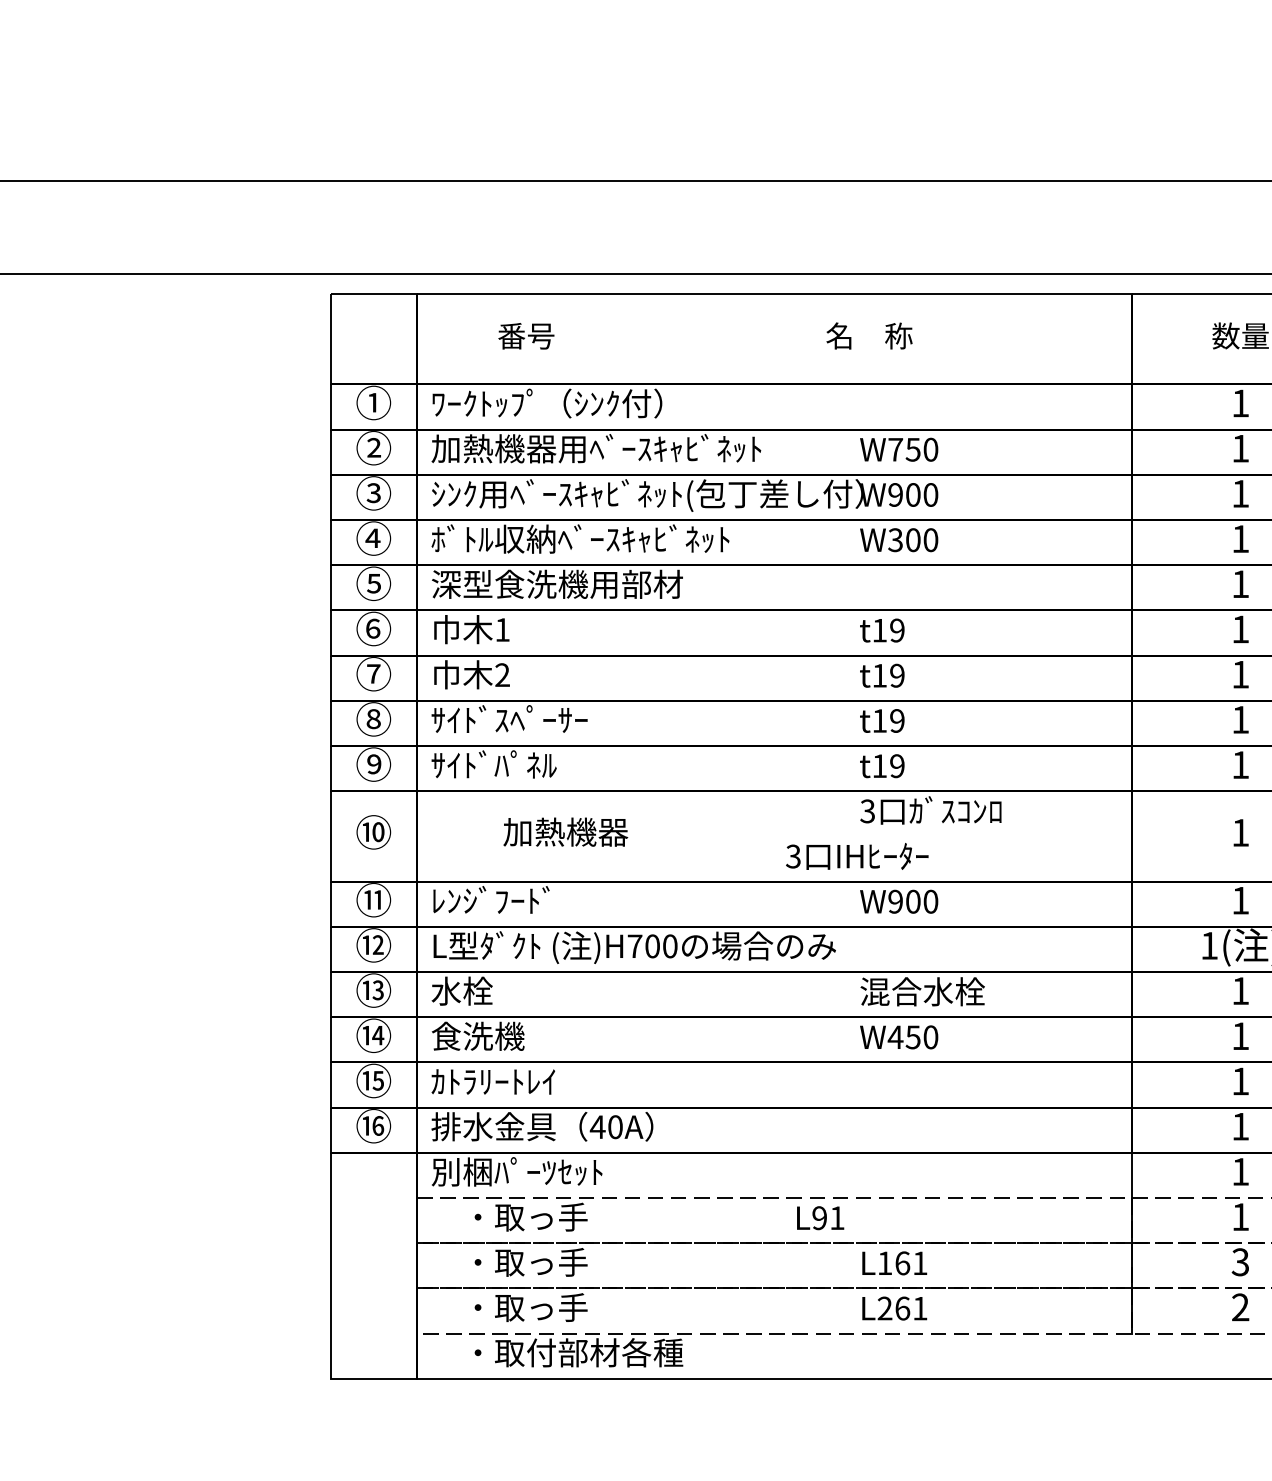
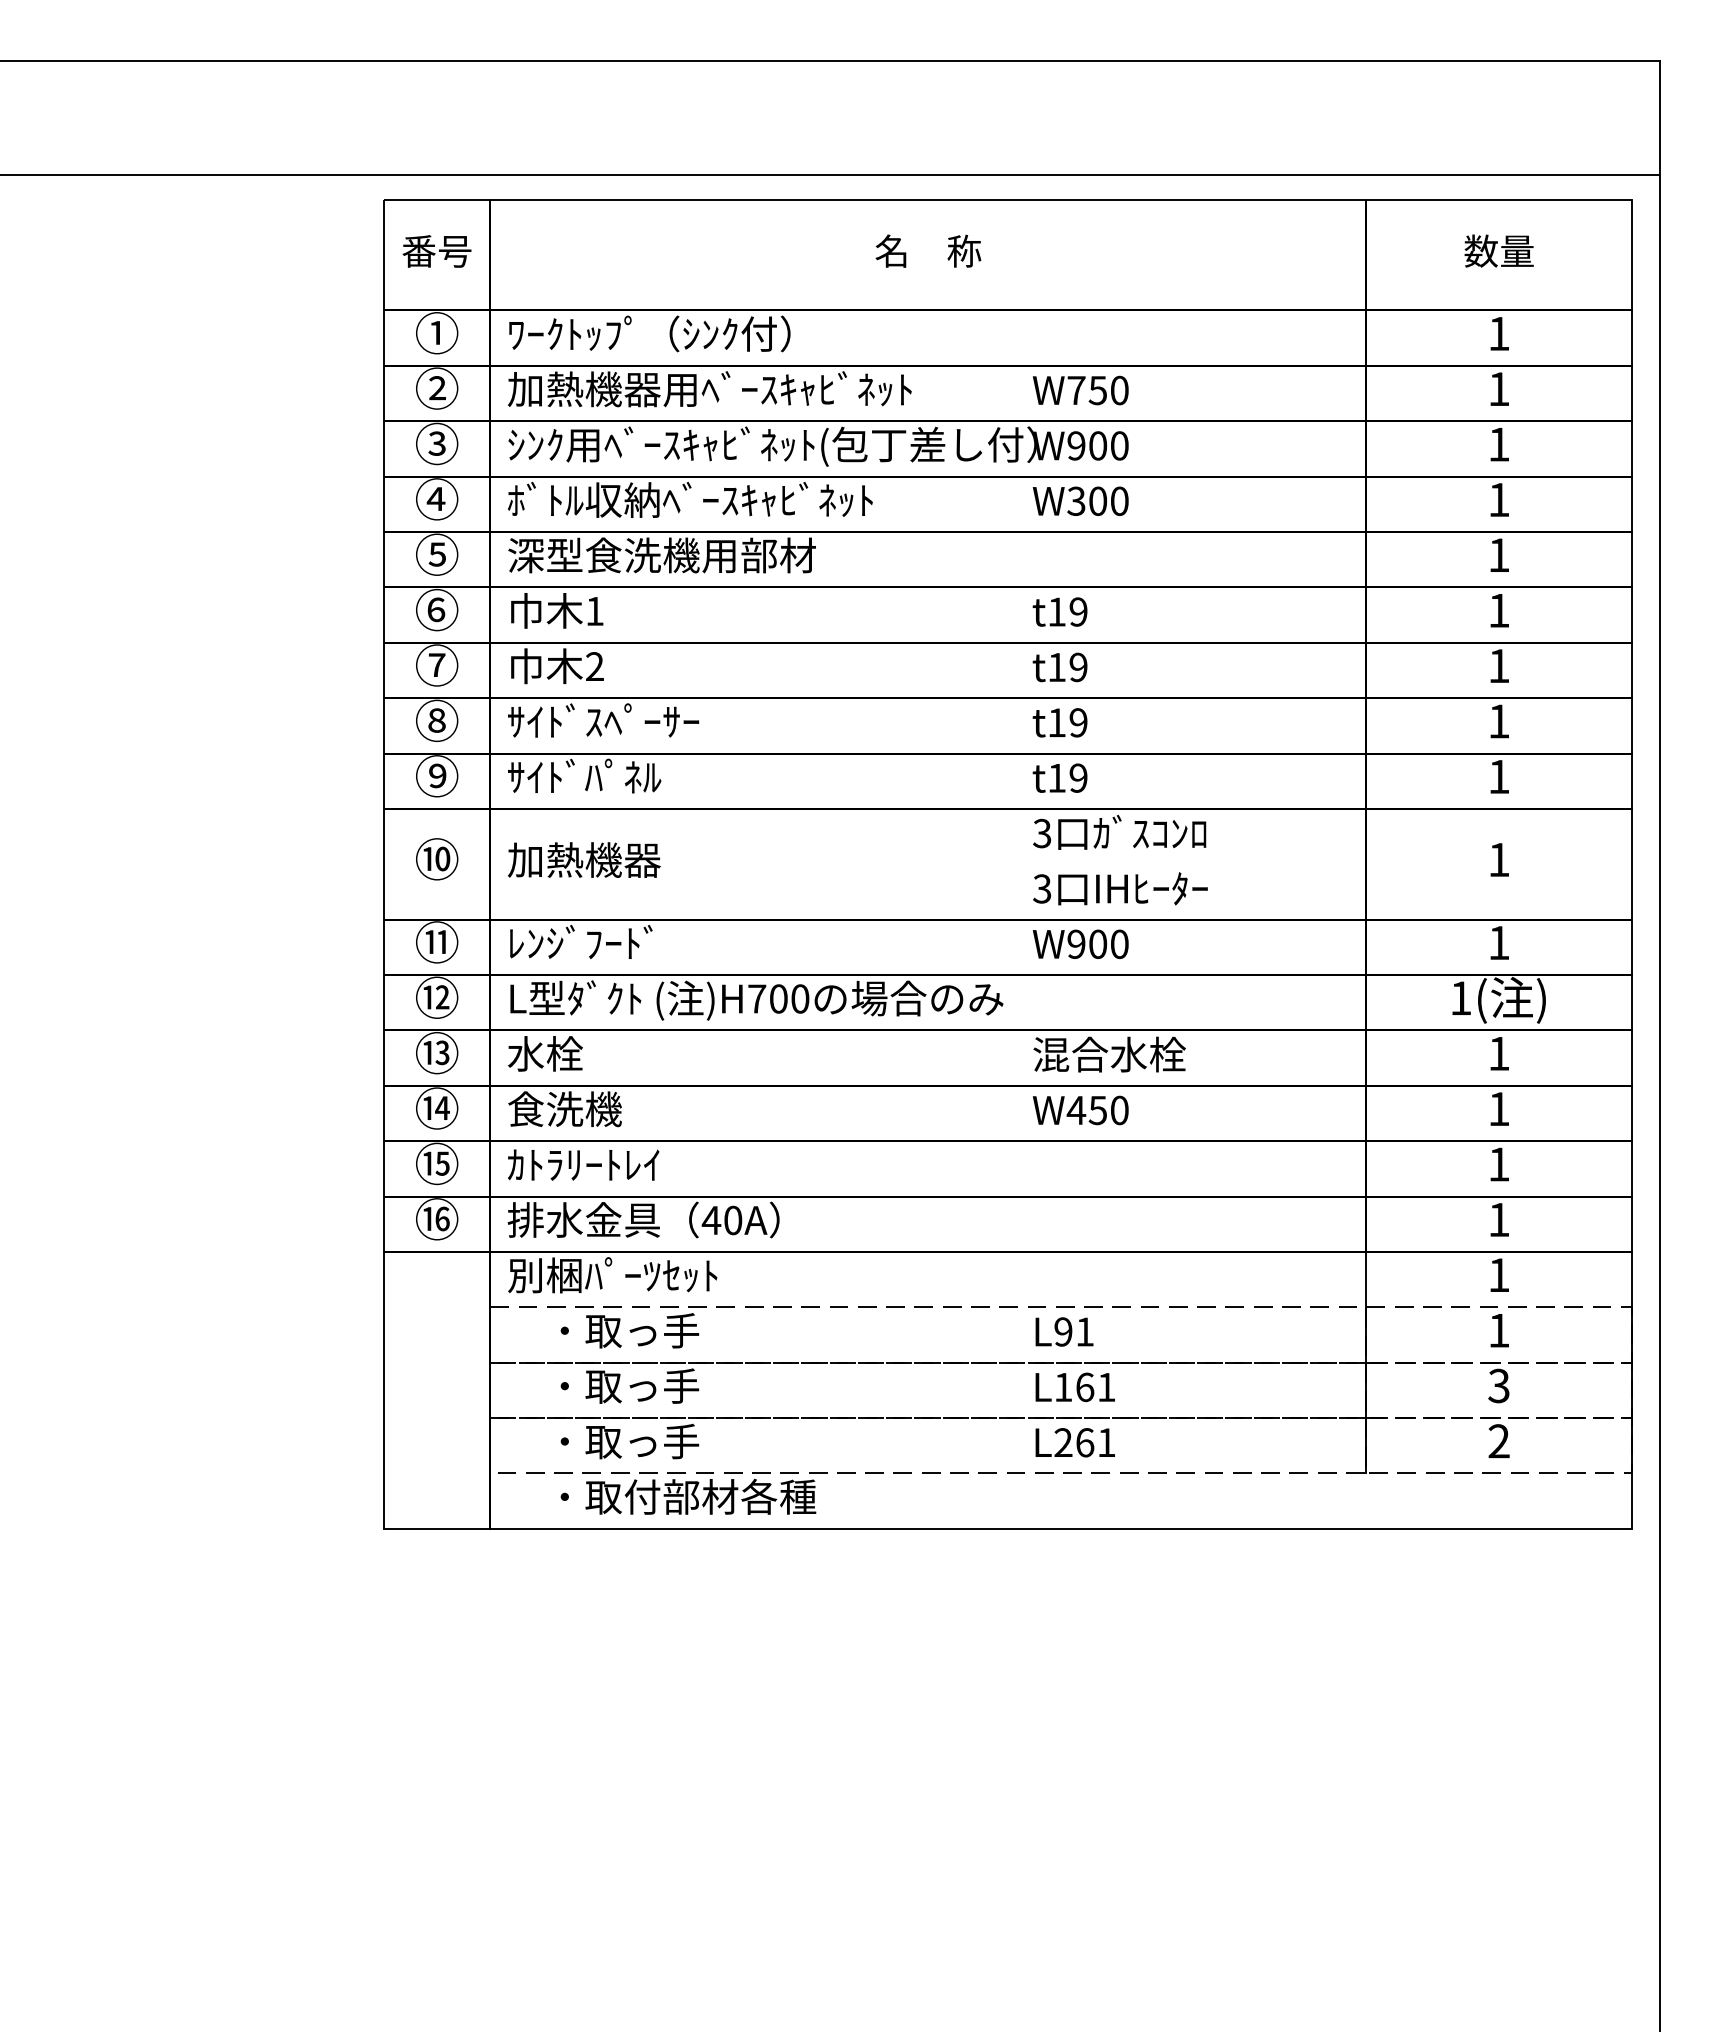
text: (869, 335) -> (928, 250), moved
text: (525, 336) -> (436, 251), moved
text: (565, 831) -> (584, 859), moved
text: (857, 856) -> (1120, 888), moved
text: (820, 1217) -> (1064, 1331), moved

